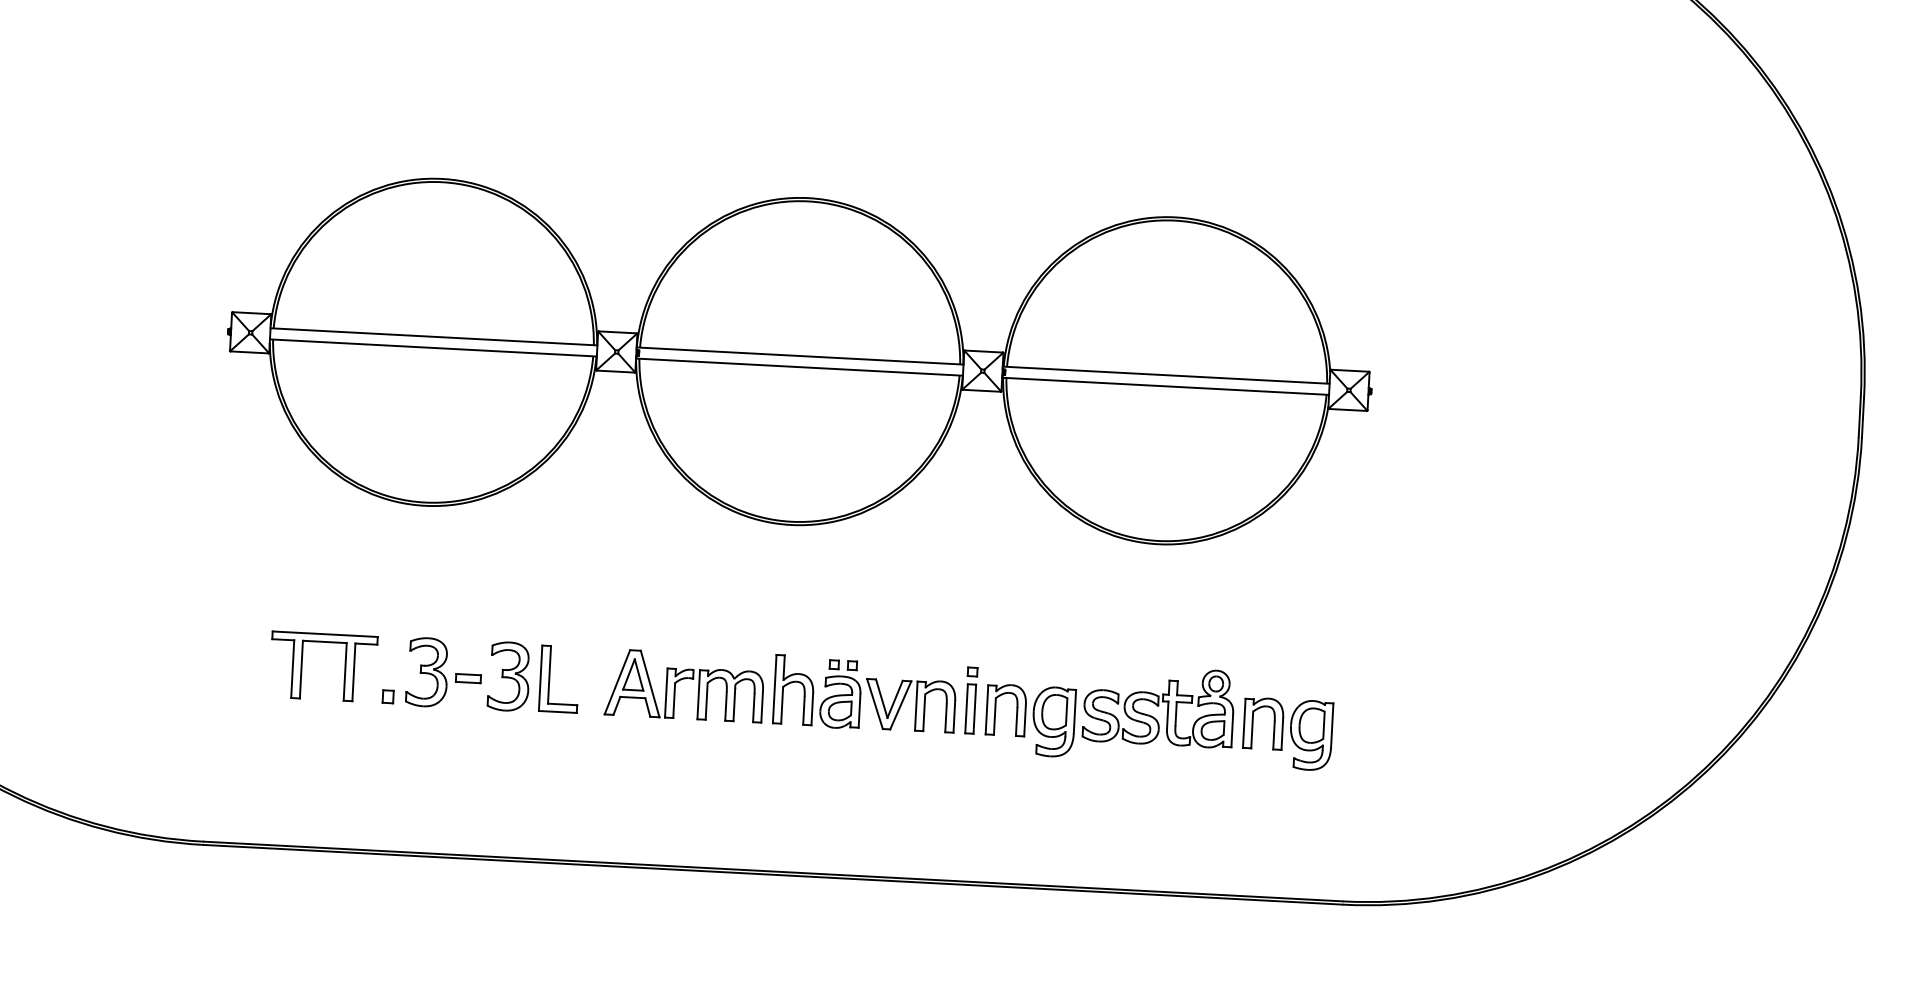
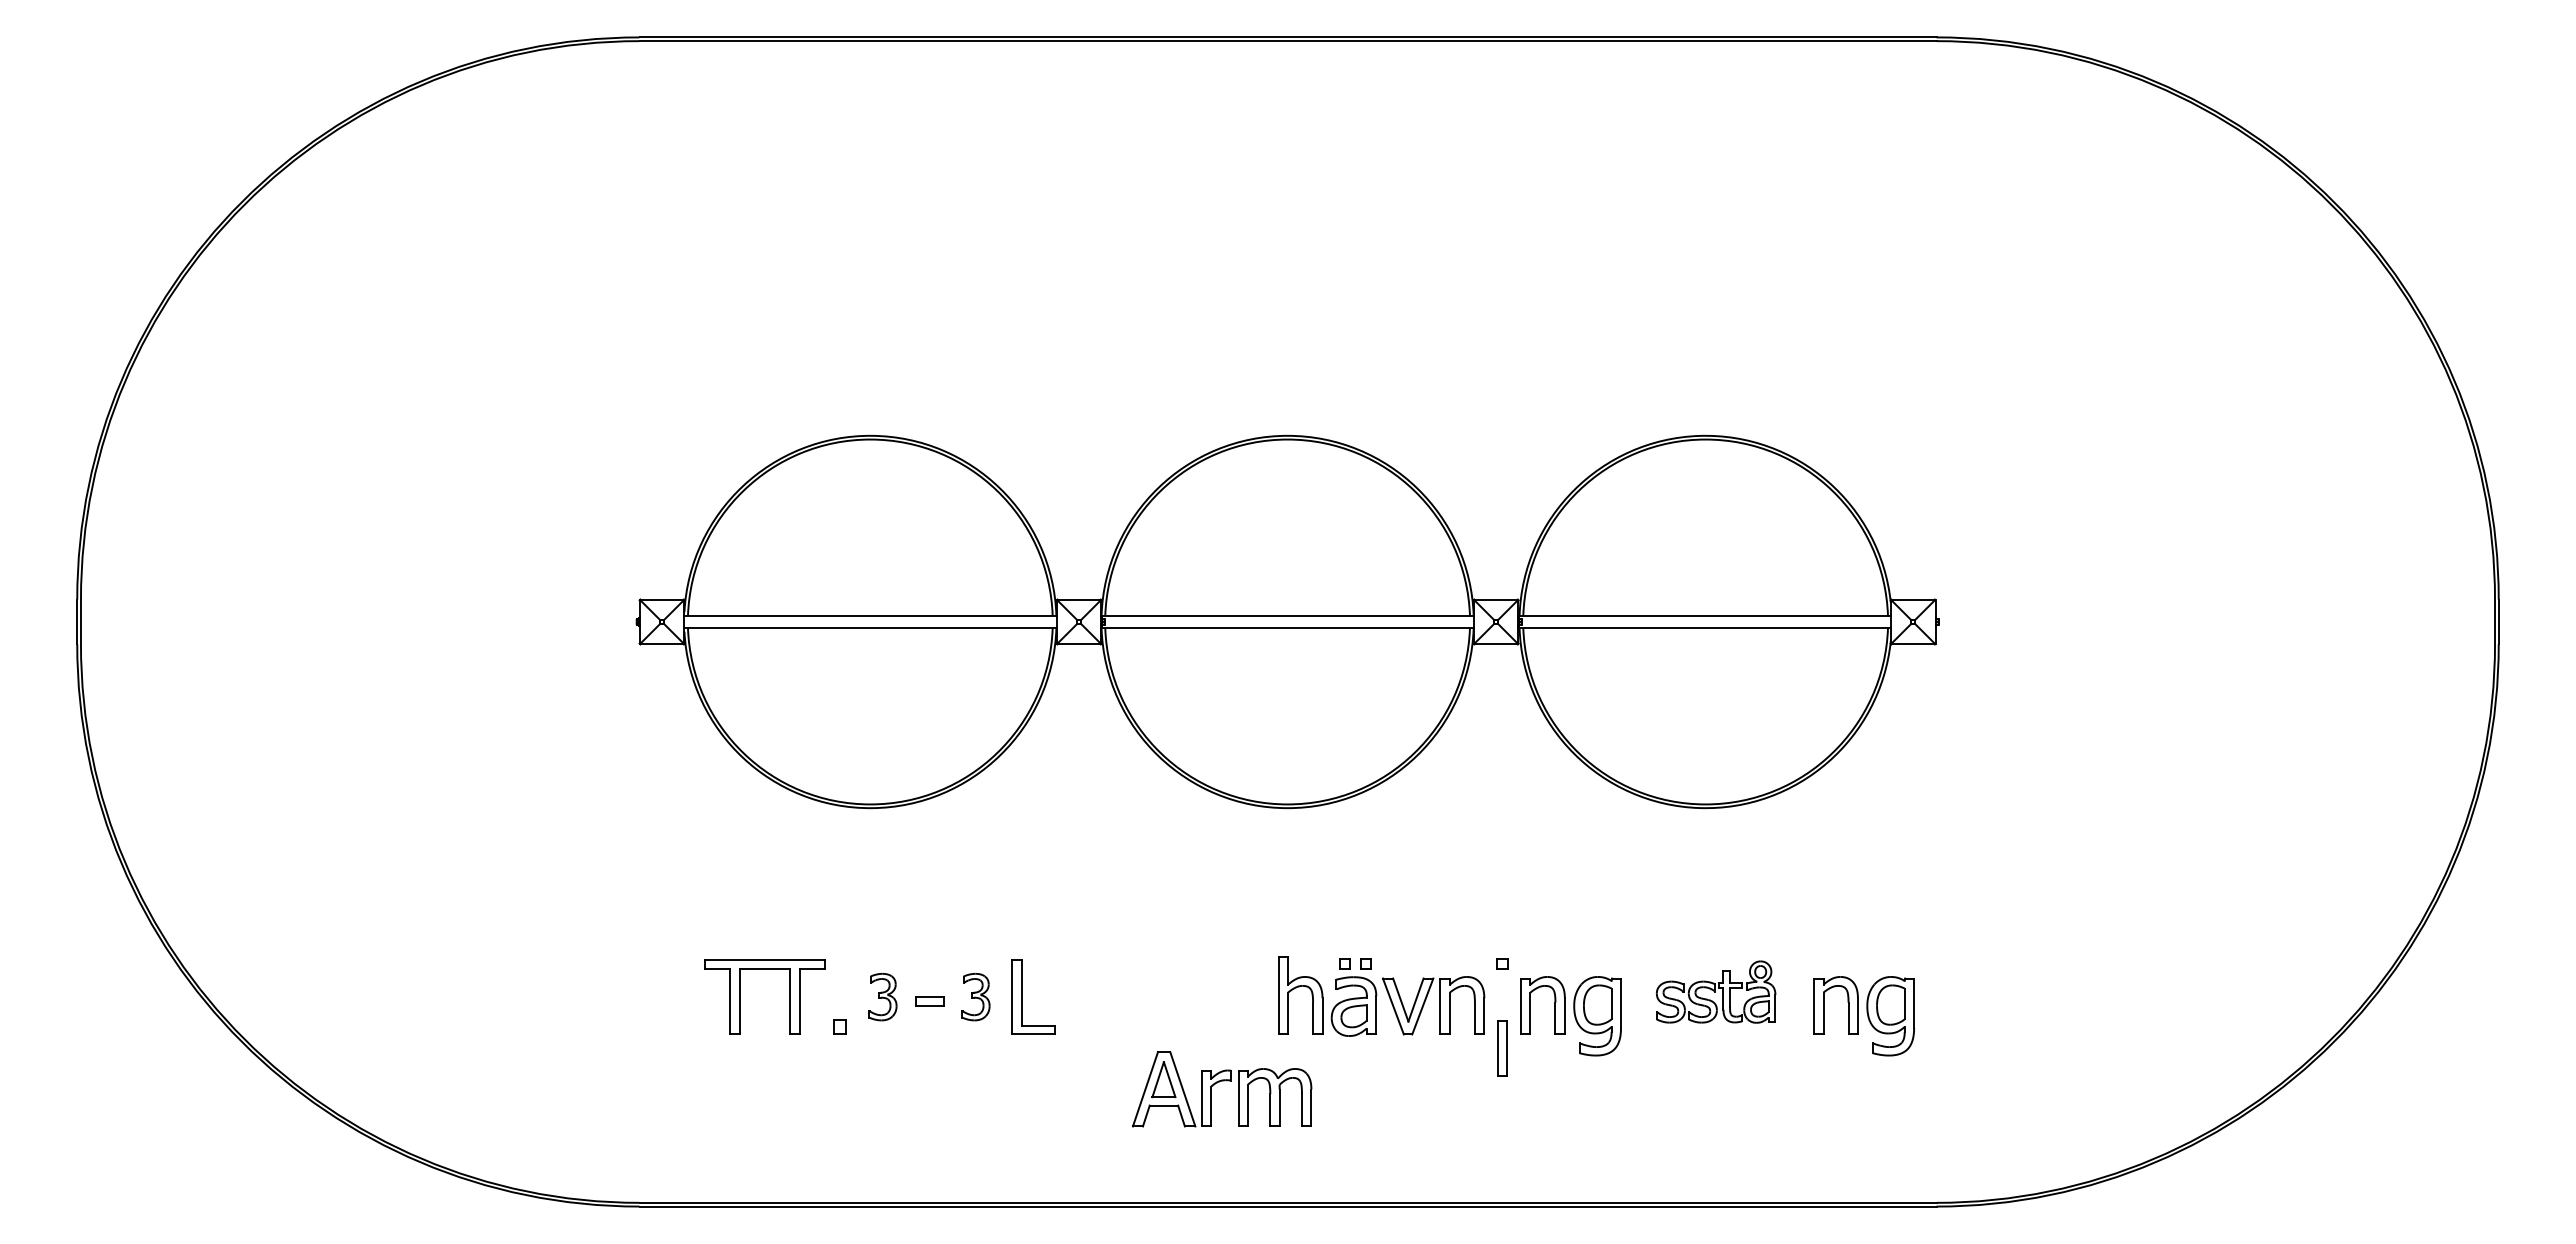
part: (426, 671) -> (882, 996), size x0.6
part: (508, 675) -> (975, 996), size x0.6
part: (682, 679) -> (1219, 1082), moved
part: (1158, 705) -> (1715, 991), size x0.7
part: (970, 709) -> (1502, 1048), moved

